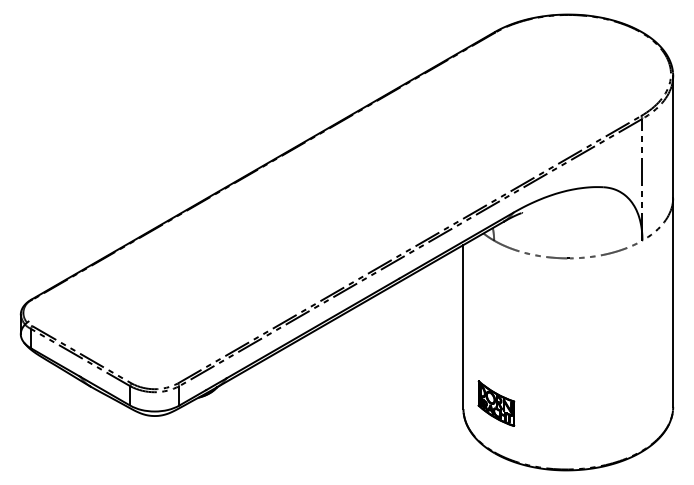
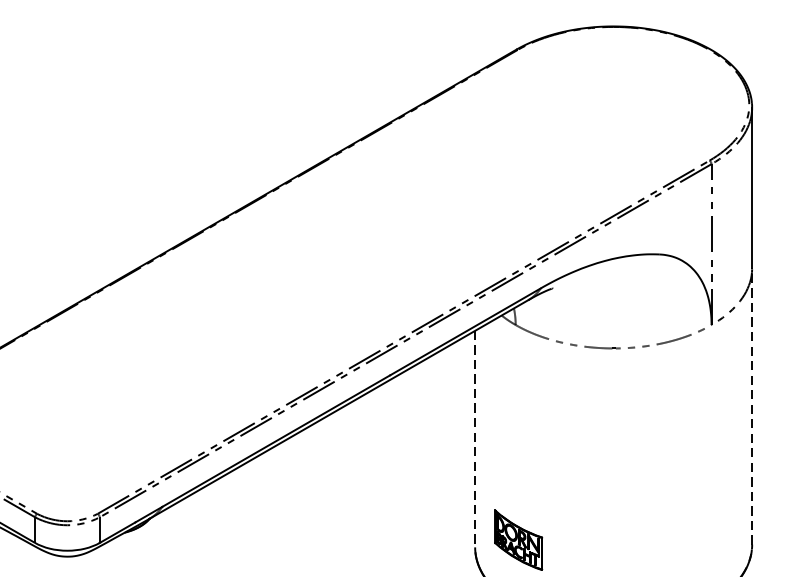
line: (673, 302) -> (752, 406), solid -> dashed
line: (463, 327) -> (475, 439), solid -> dashed

